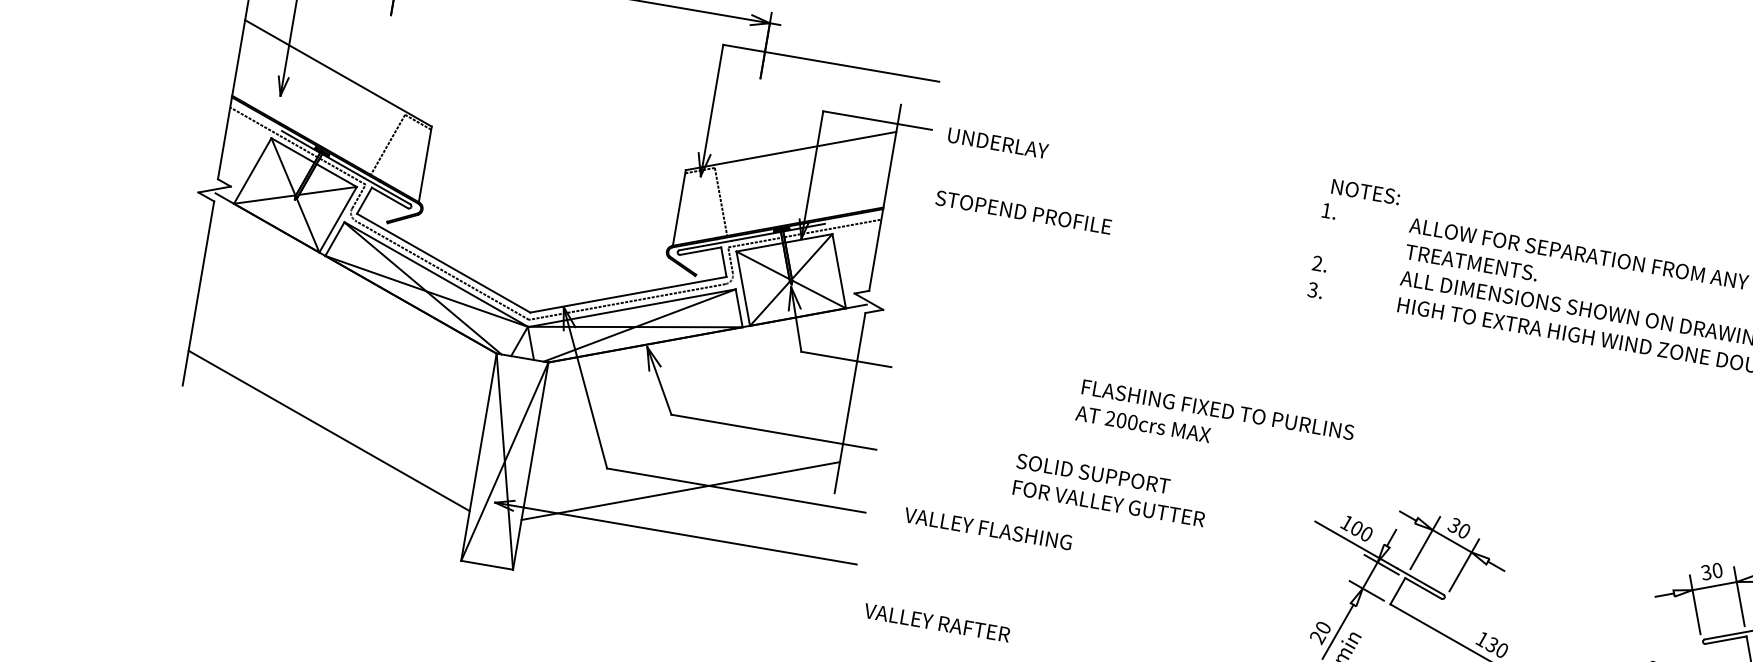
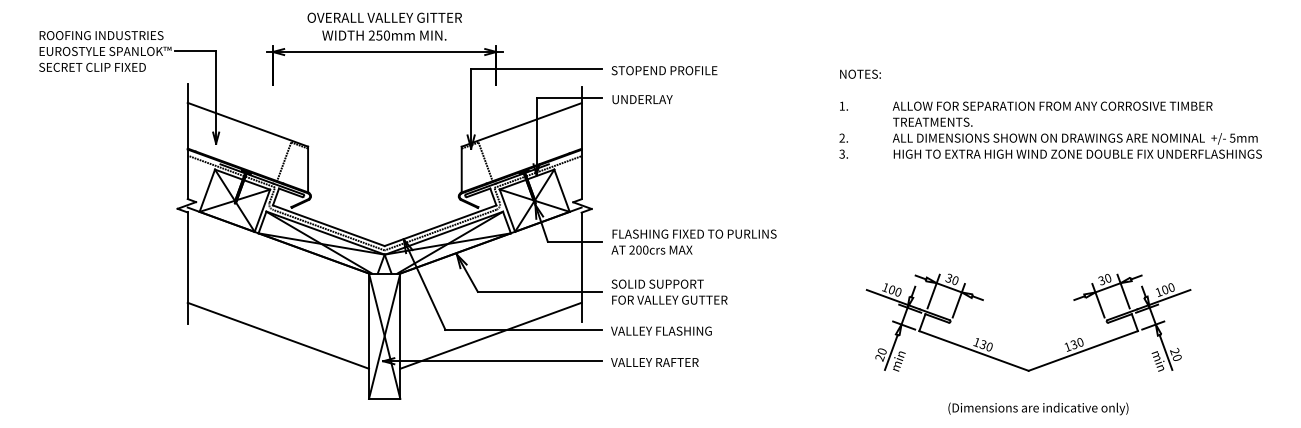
text: (1366, 190) -> (860, 73), moved
text: (1023, 212) -> (664, 70), moved
text: (1214, 421) -> (693, 241), moved
text: (1110, 489) -> (669, 291), moved
text: (988, 527) -> (661, 330), moved
text: (936, 622) -> (654, 362), moved

